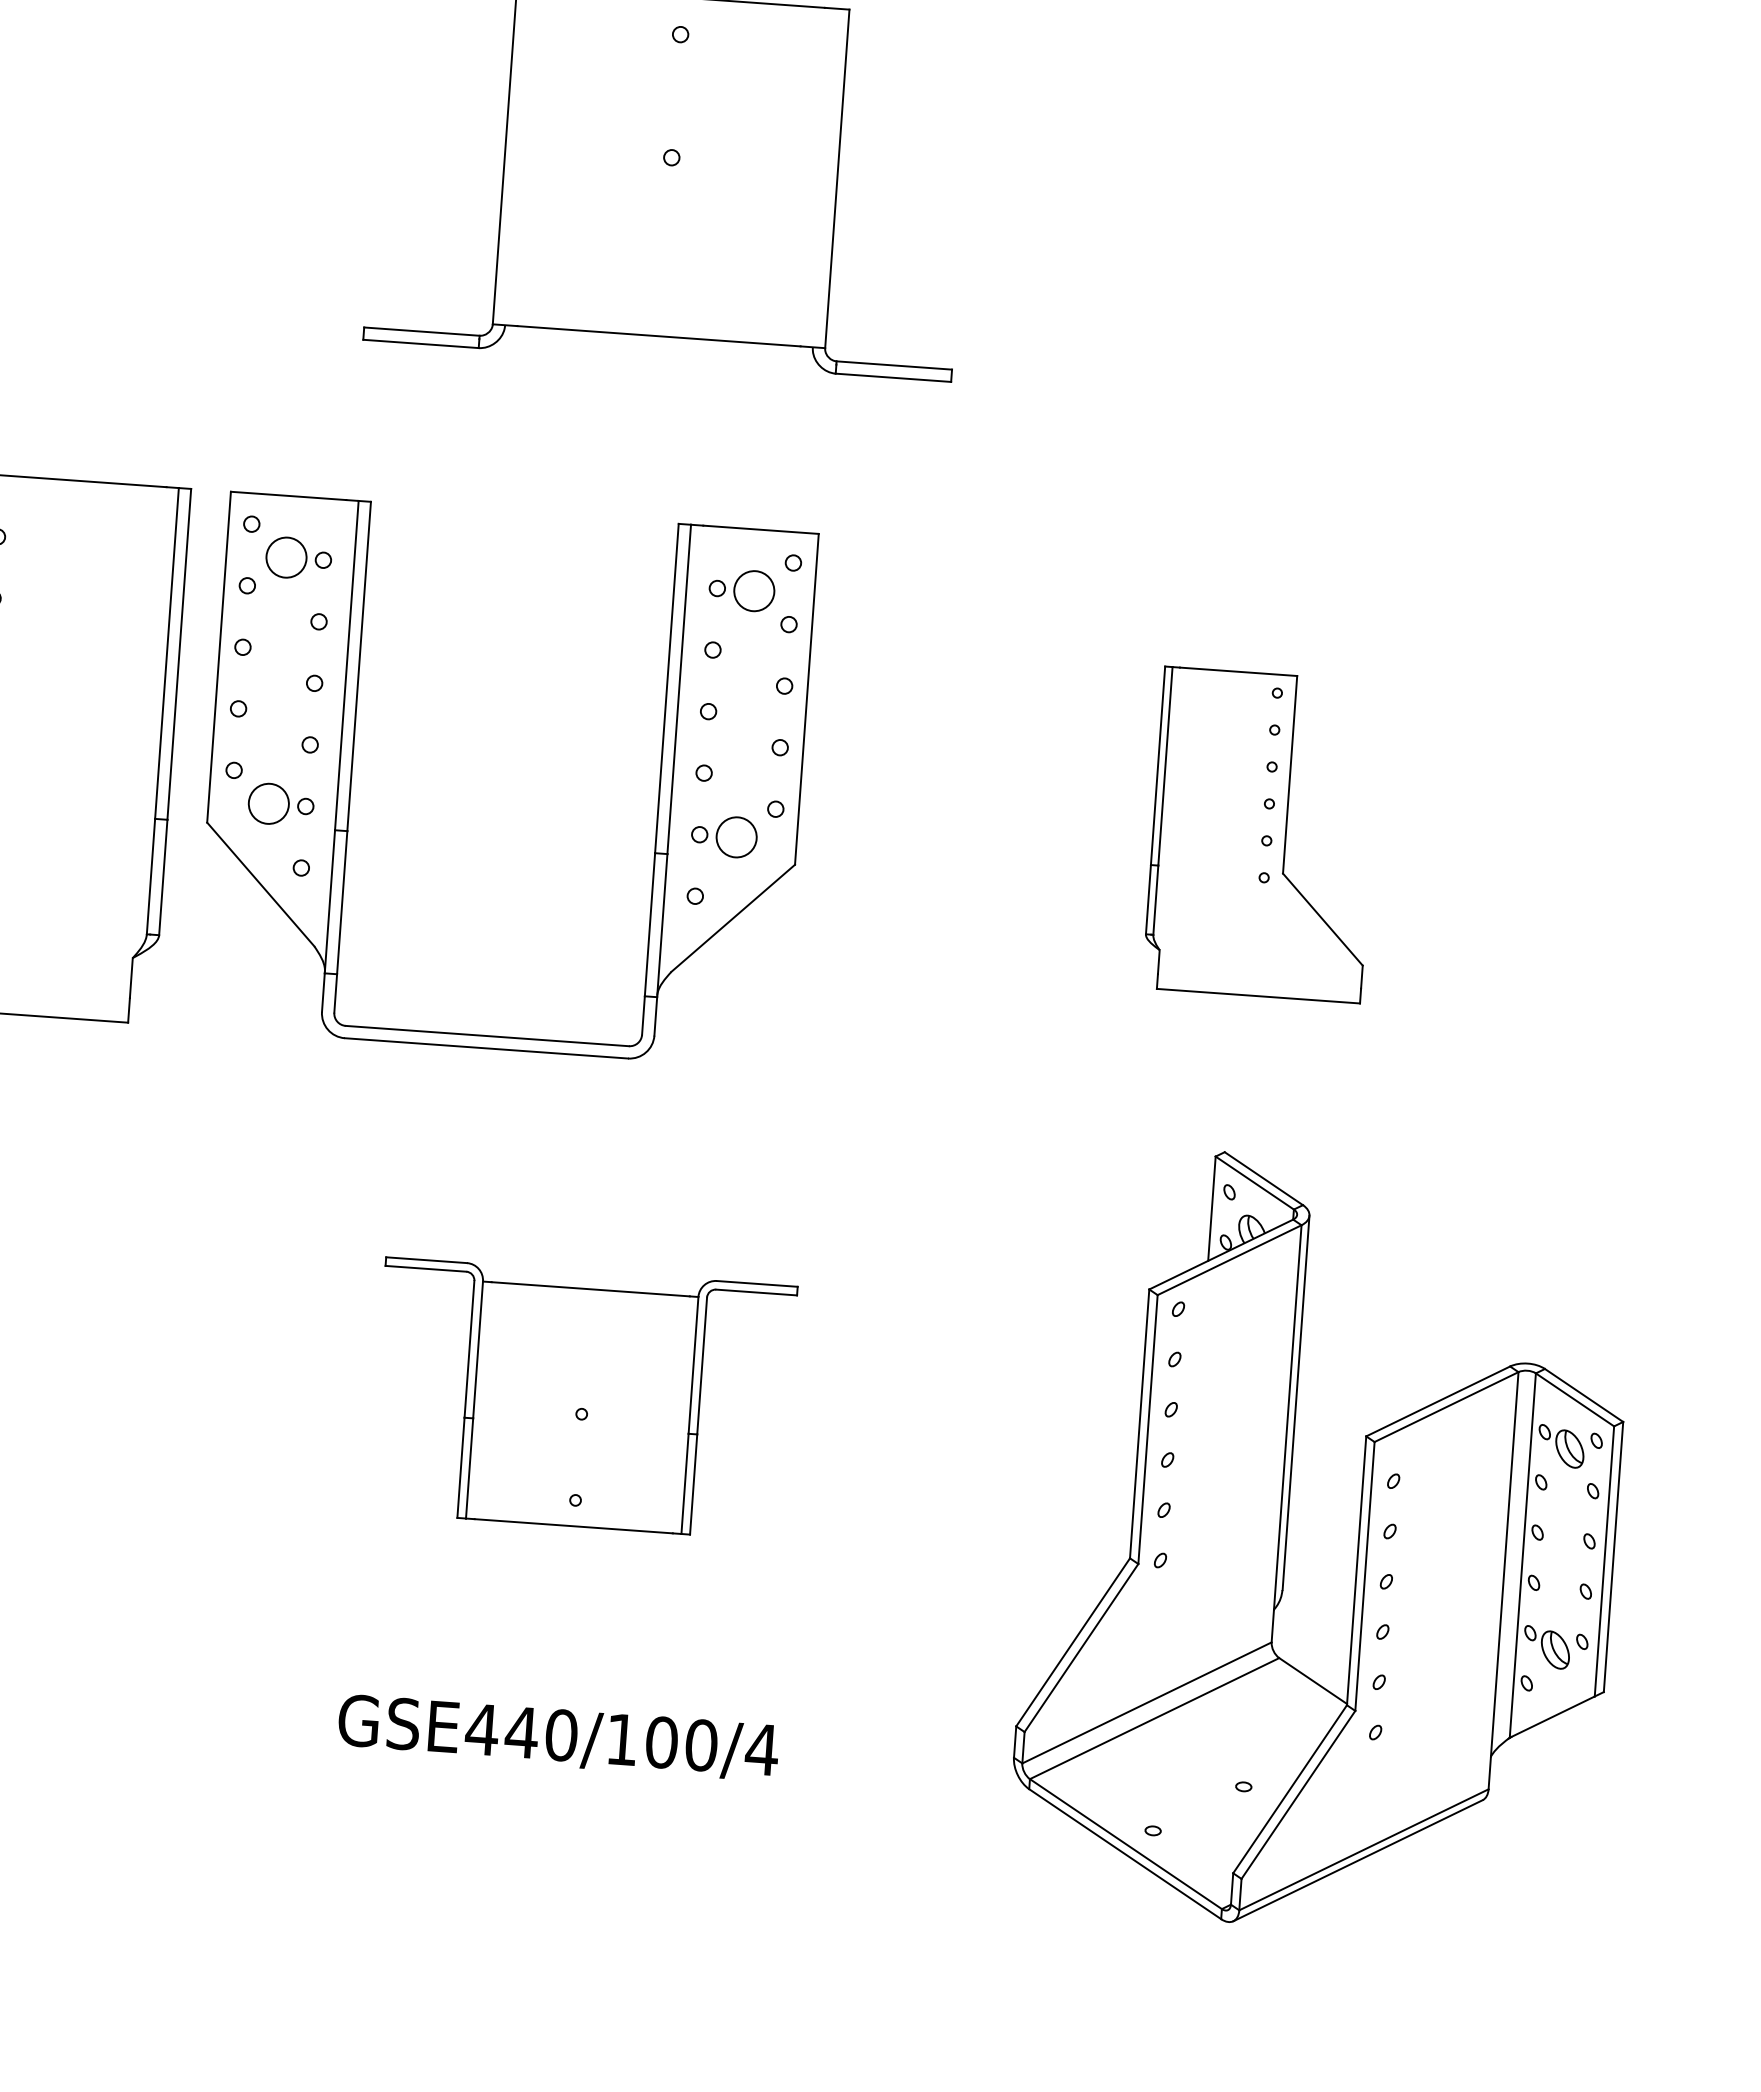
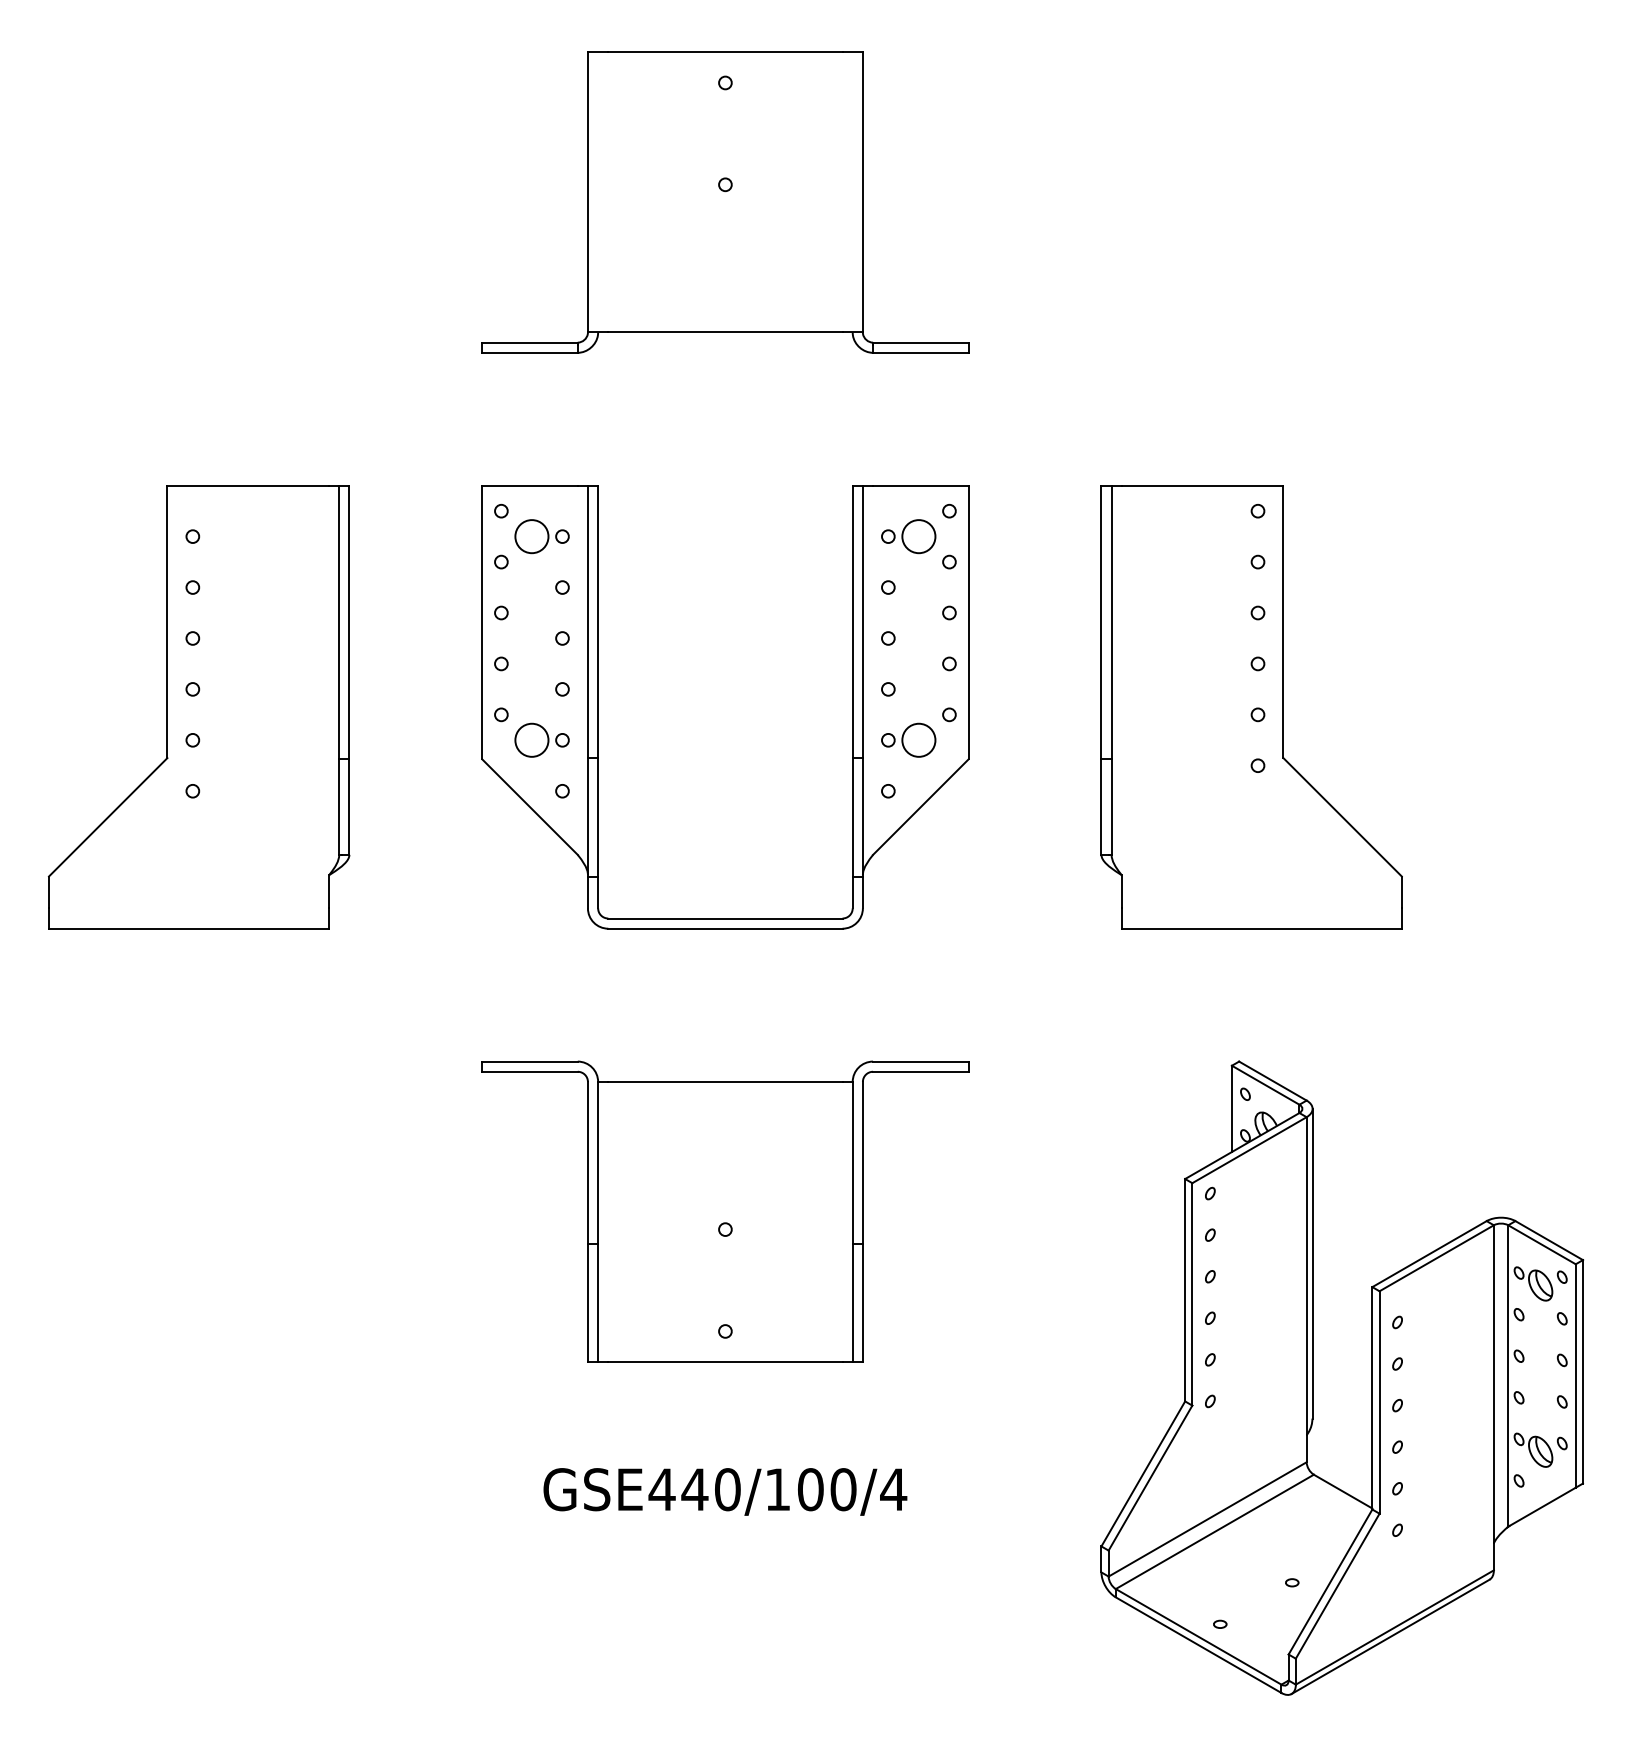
part: (352, 769) -> (598, 707), moved
part: (1262, 835) -> (1251, 707), size x1.67
part: (582, 1398) -> (725, 1211), size x1.43
part: (1287, 1540) -> (1313, 1377), moved

